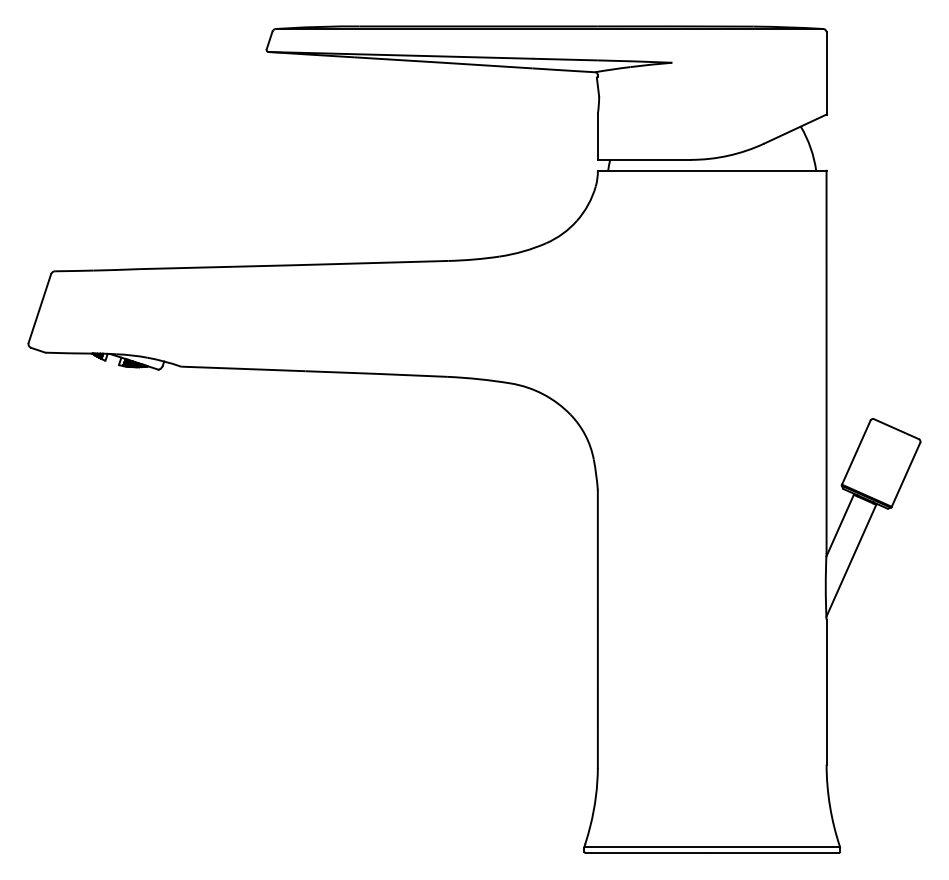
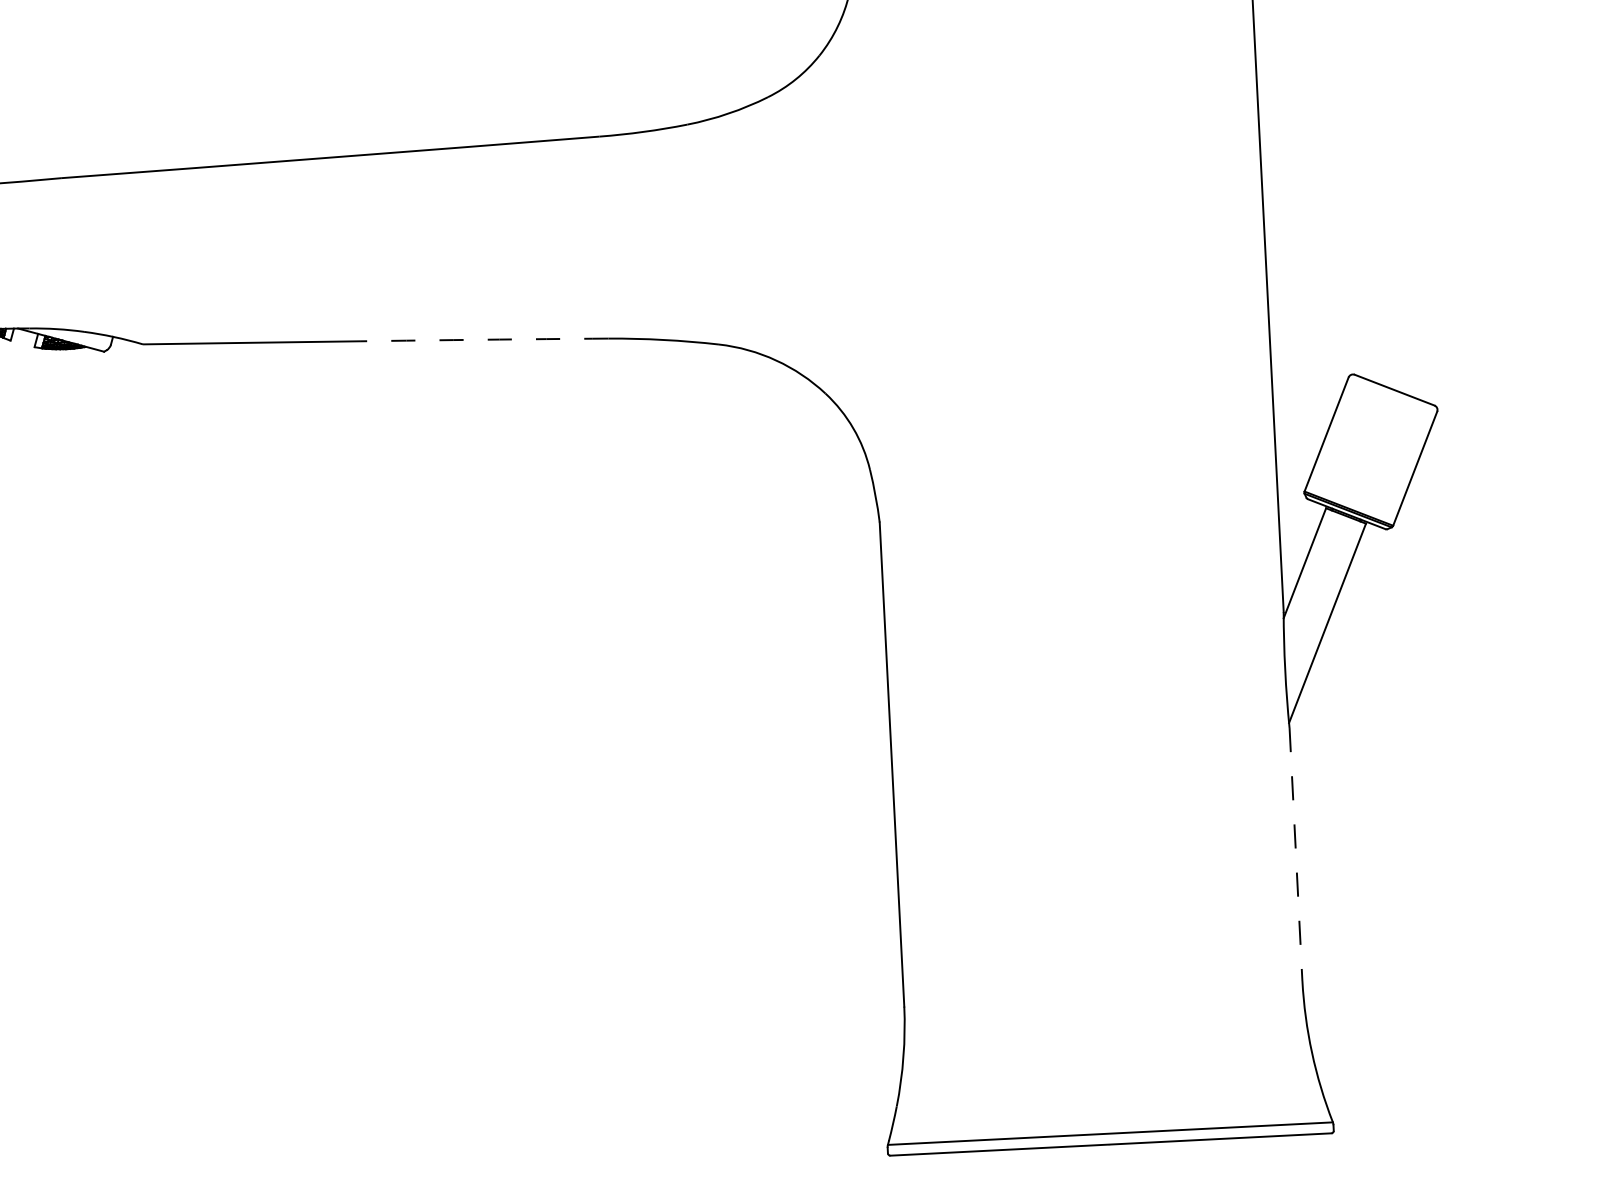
arc: (376, 373) -> (483, 339), solid -> dashed
line: (826, 692) -> (1295, 854), solid -> dashed

